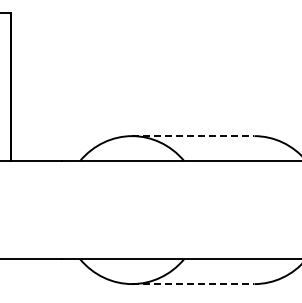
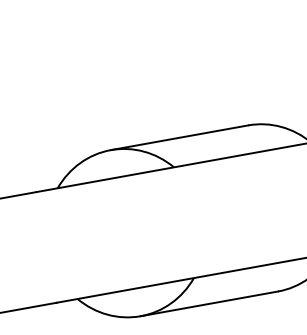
line: (193, 136) -> (179, 138), dashed -> solid
line: (193, 284) -> (209, 304), dashed -> solid

